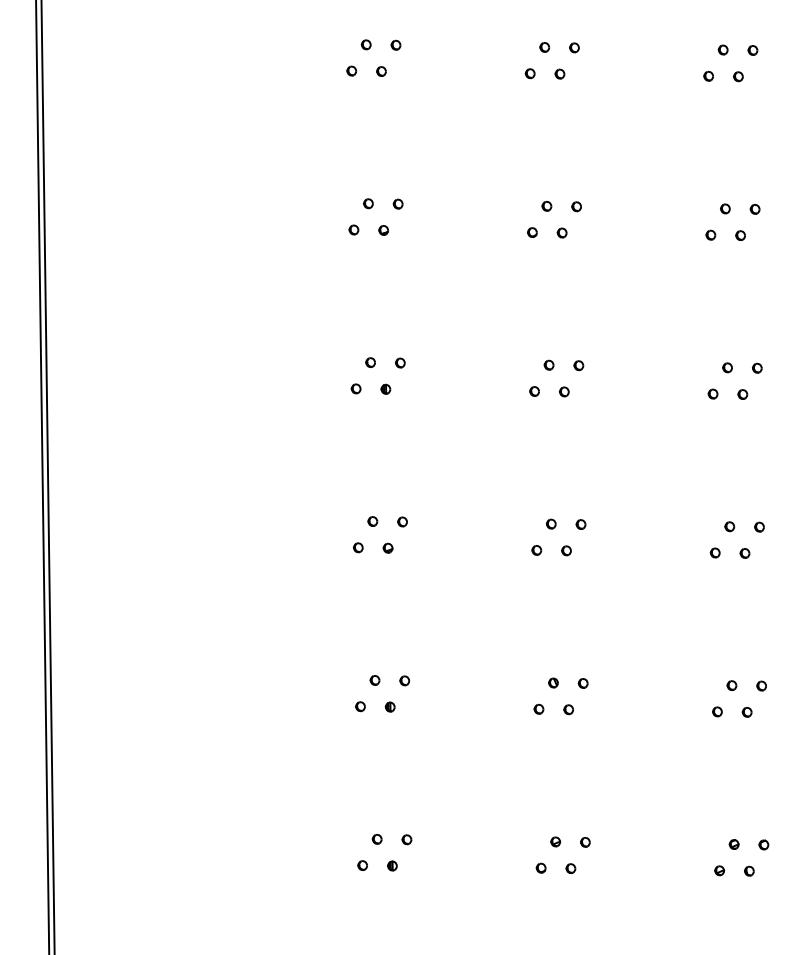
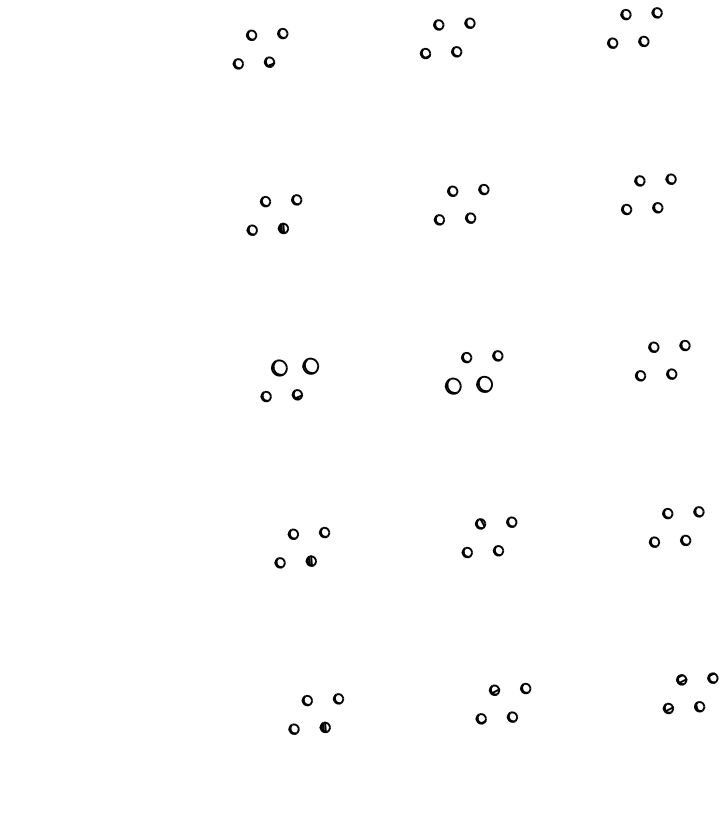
part: (372, 521) -> (279, 367), size x1.6
part: (402, 521) -> (310, 365), size x1.6
part: (536, 550) -> (453, 386), size x1.6
part: (566, 550) -> (484, 384), size x1.6

